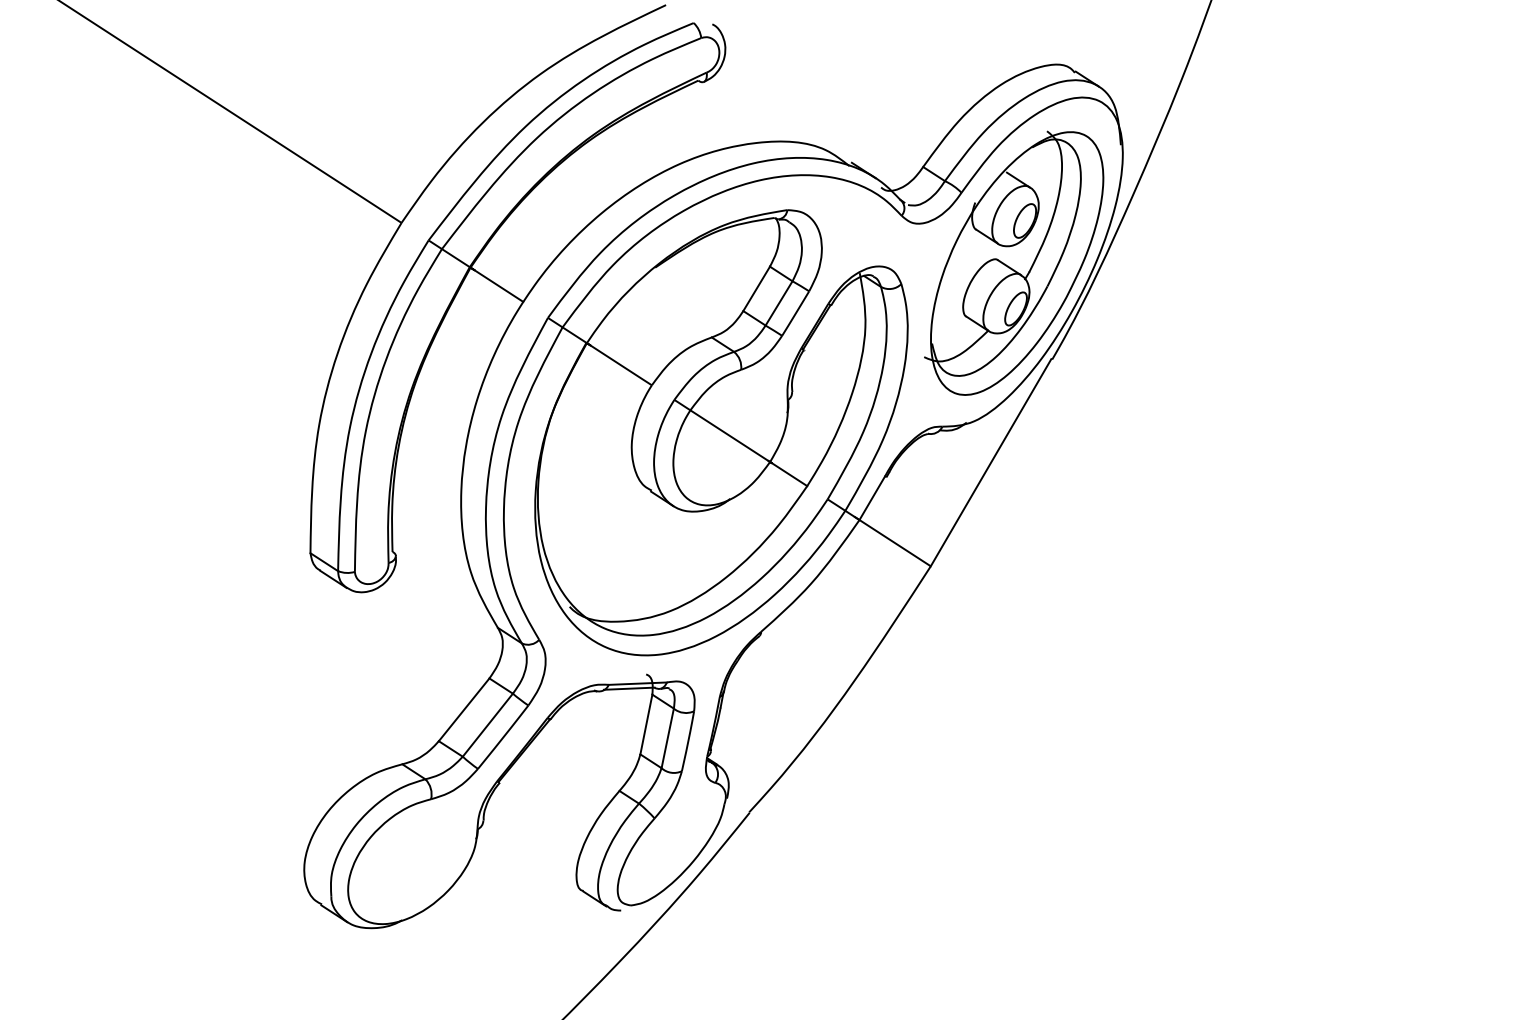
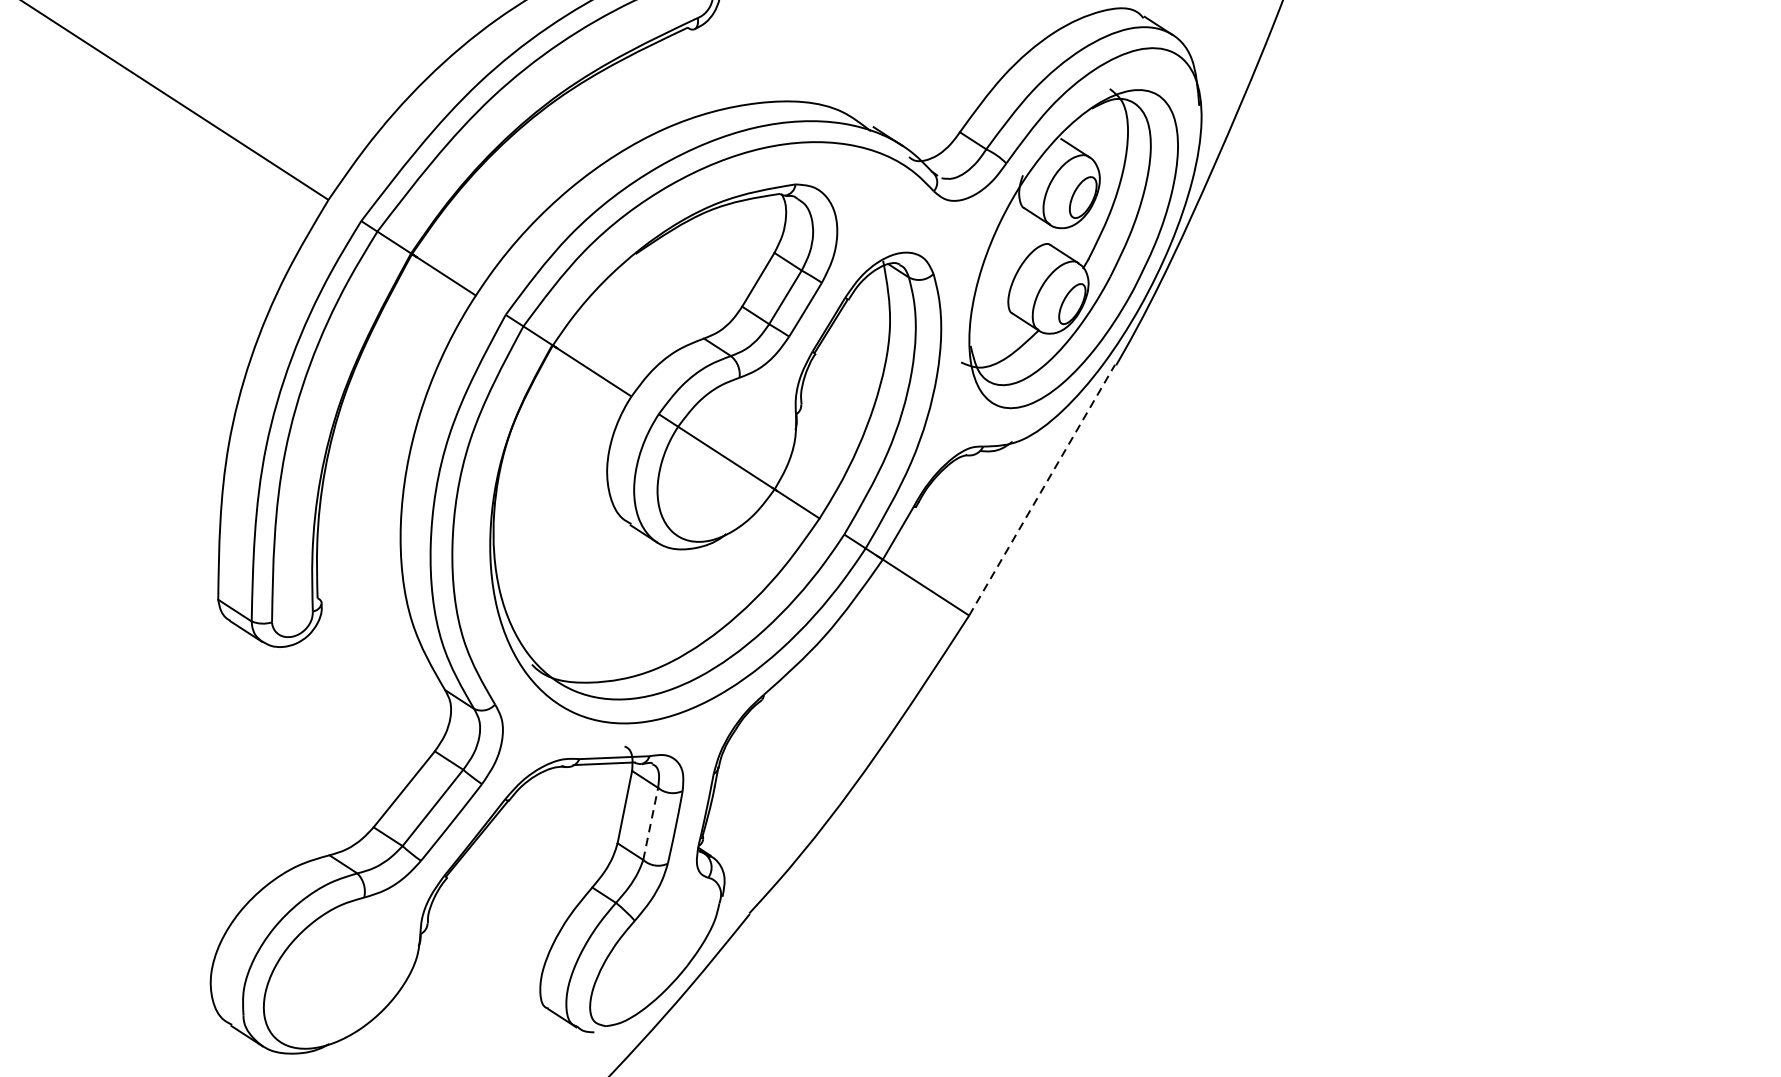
line: (991, 462) -> (1042, 489), solid -> dashed
line: (667, 737) -> (650, 822), solid -> dashed

